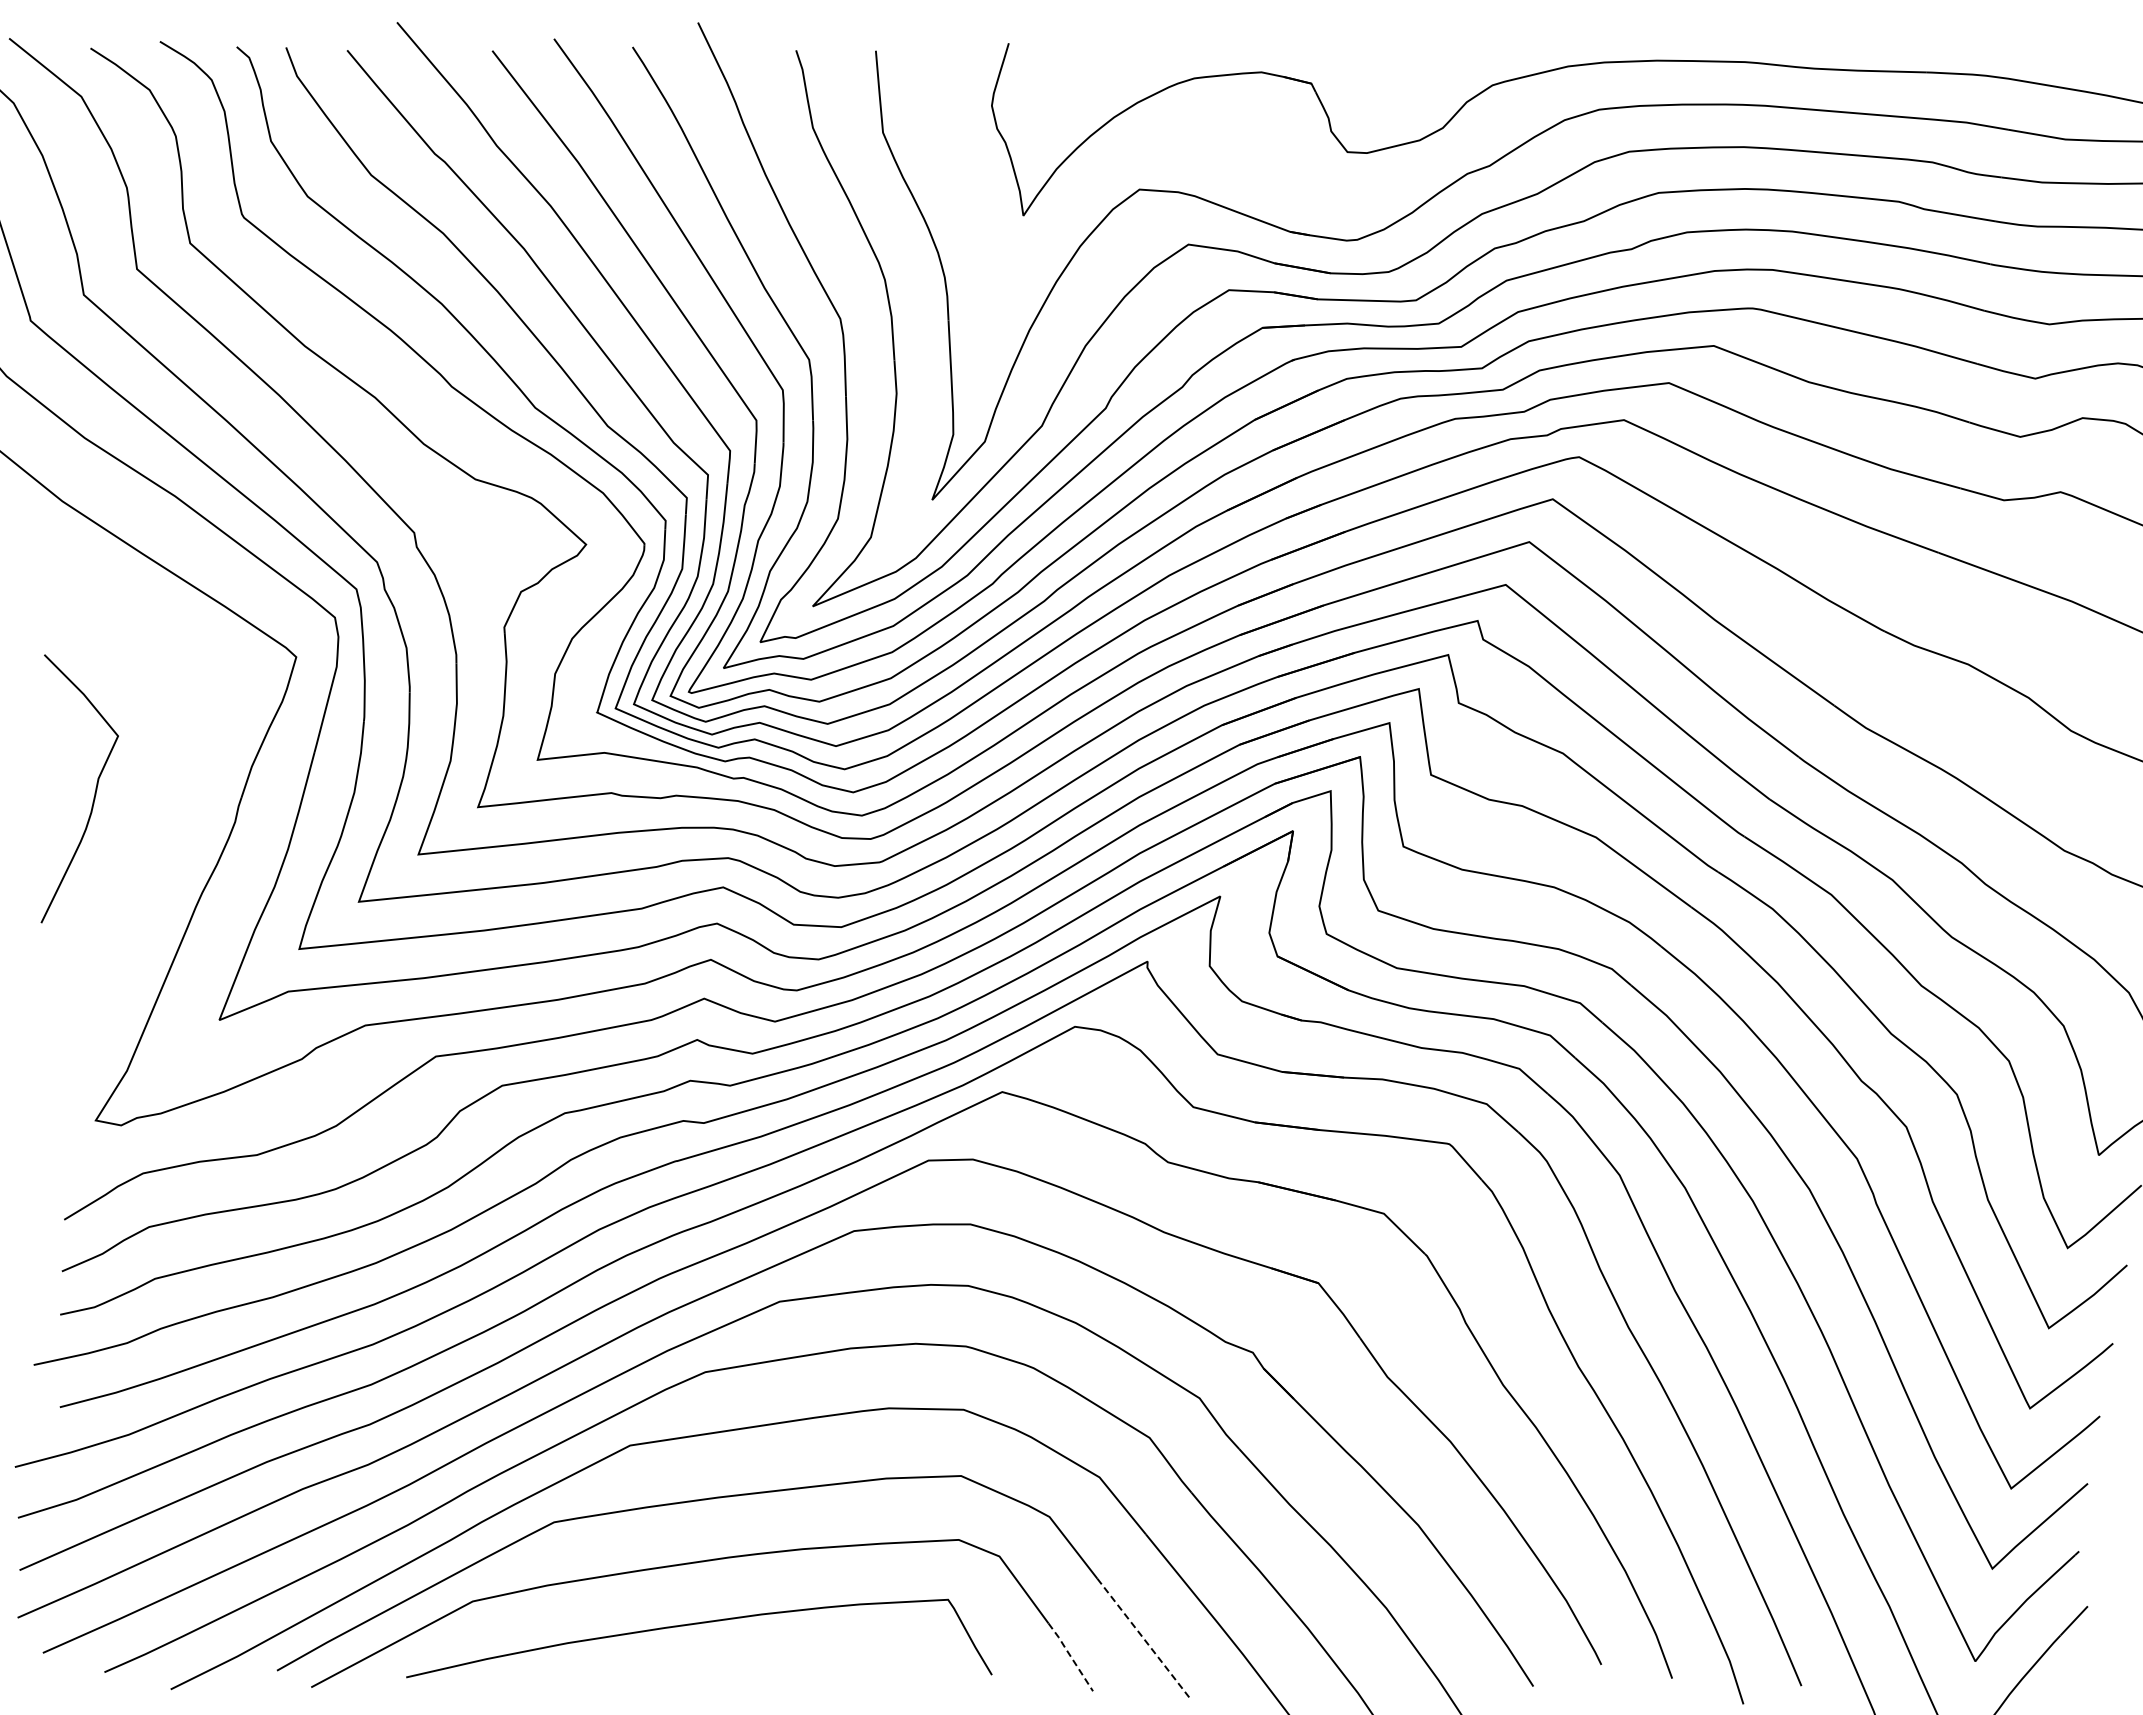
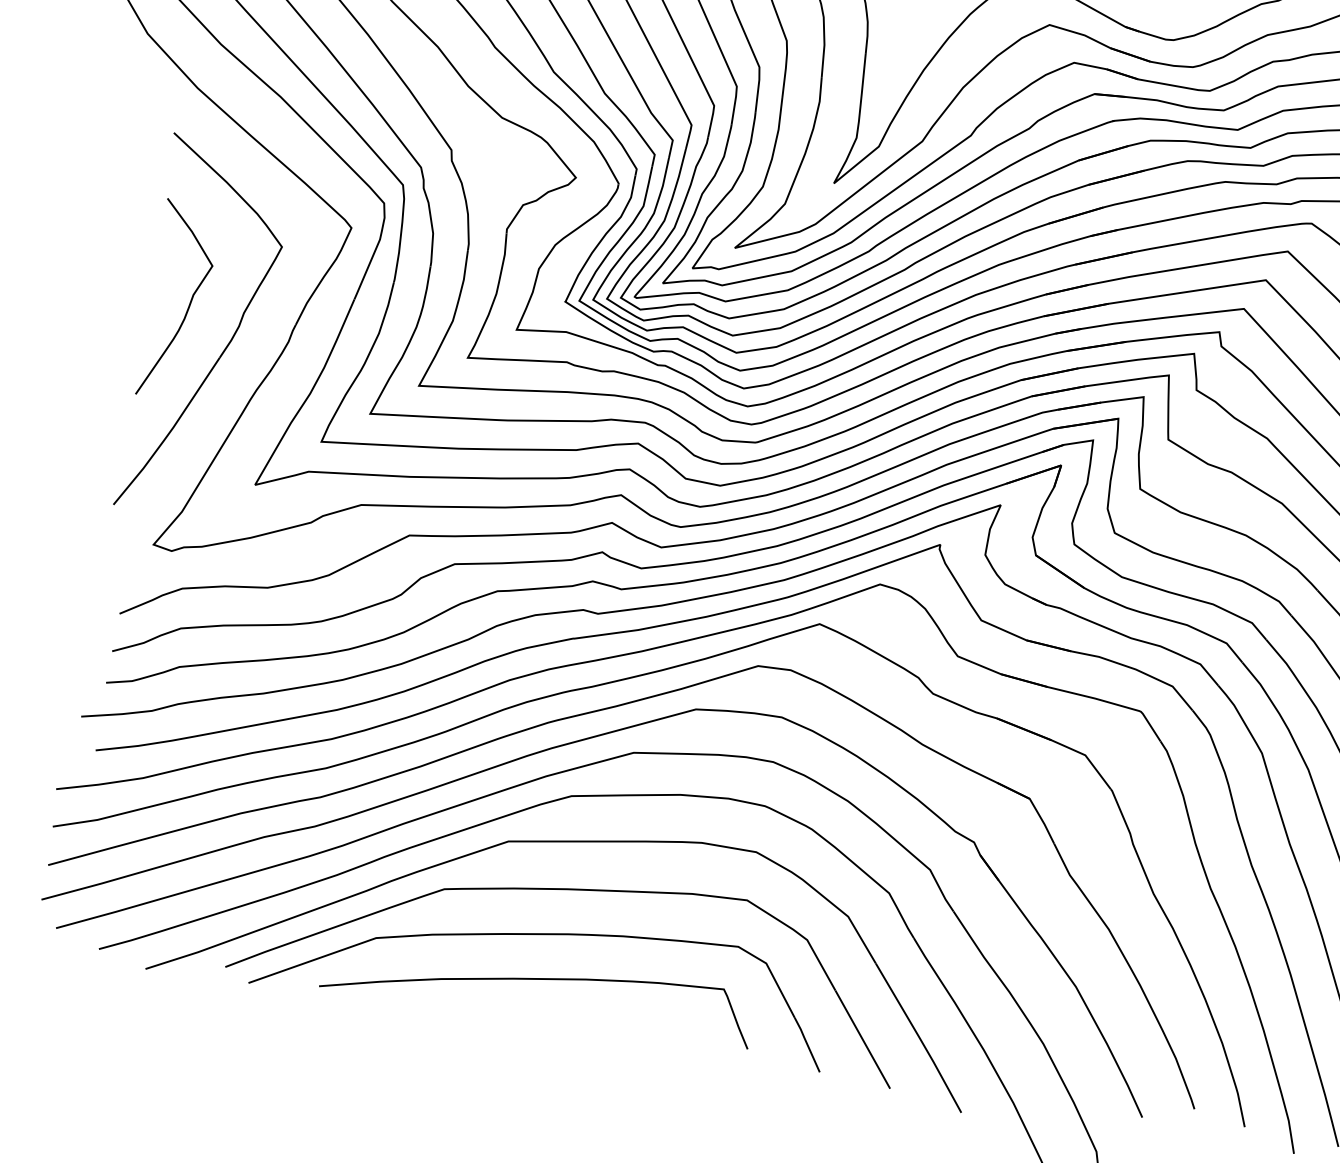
part: (154, 837) -> (227, 344), added
line: (1143, 1638) -> (862, 1039), dashed -> solid
line: (1070, 1656) -> (807, 1044), dashed -> solid

